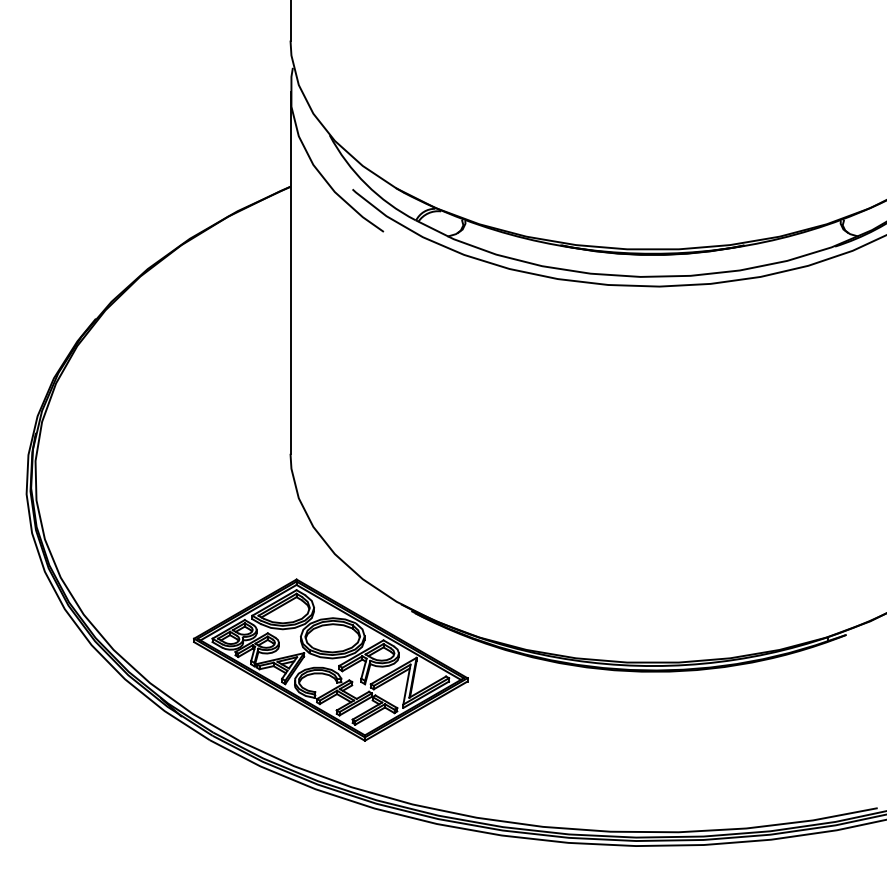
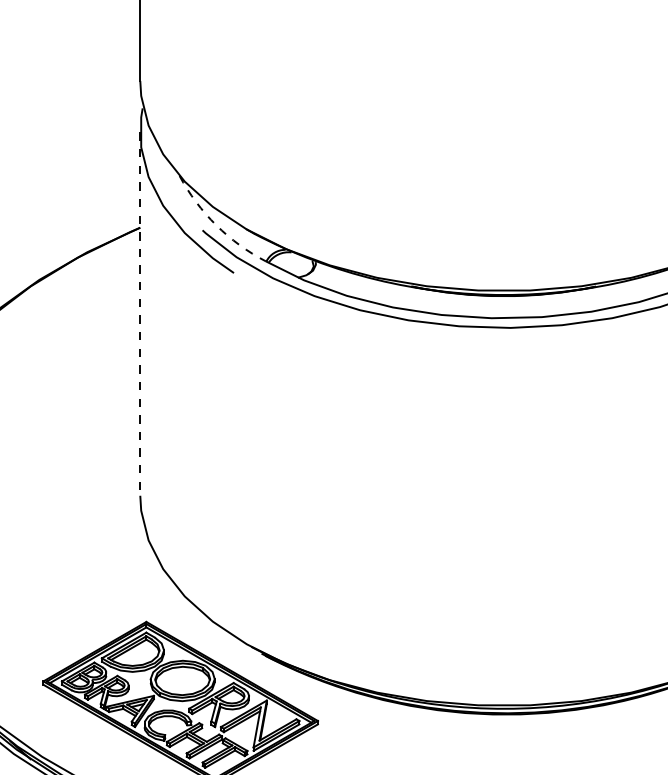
arc: (366, 184) -> (216, 225), solid -> dashed
line: (290, 273) -> (140, 314), solid -> dashed

